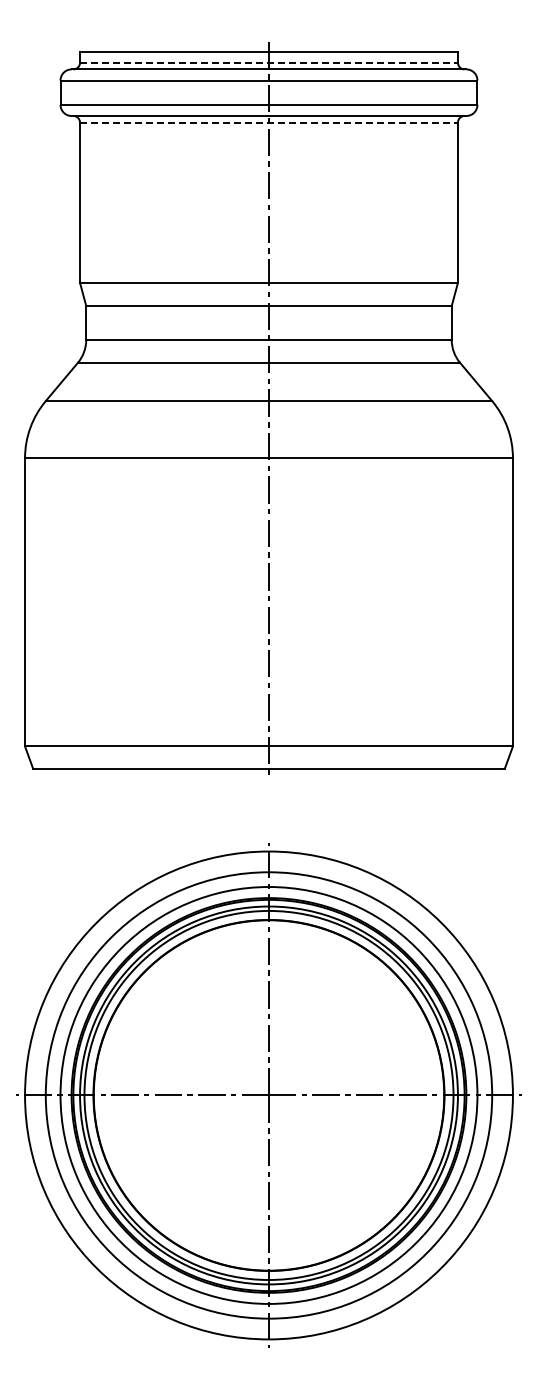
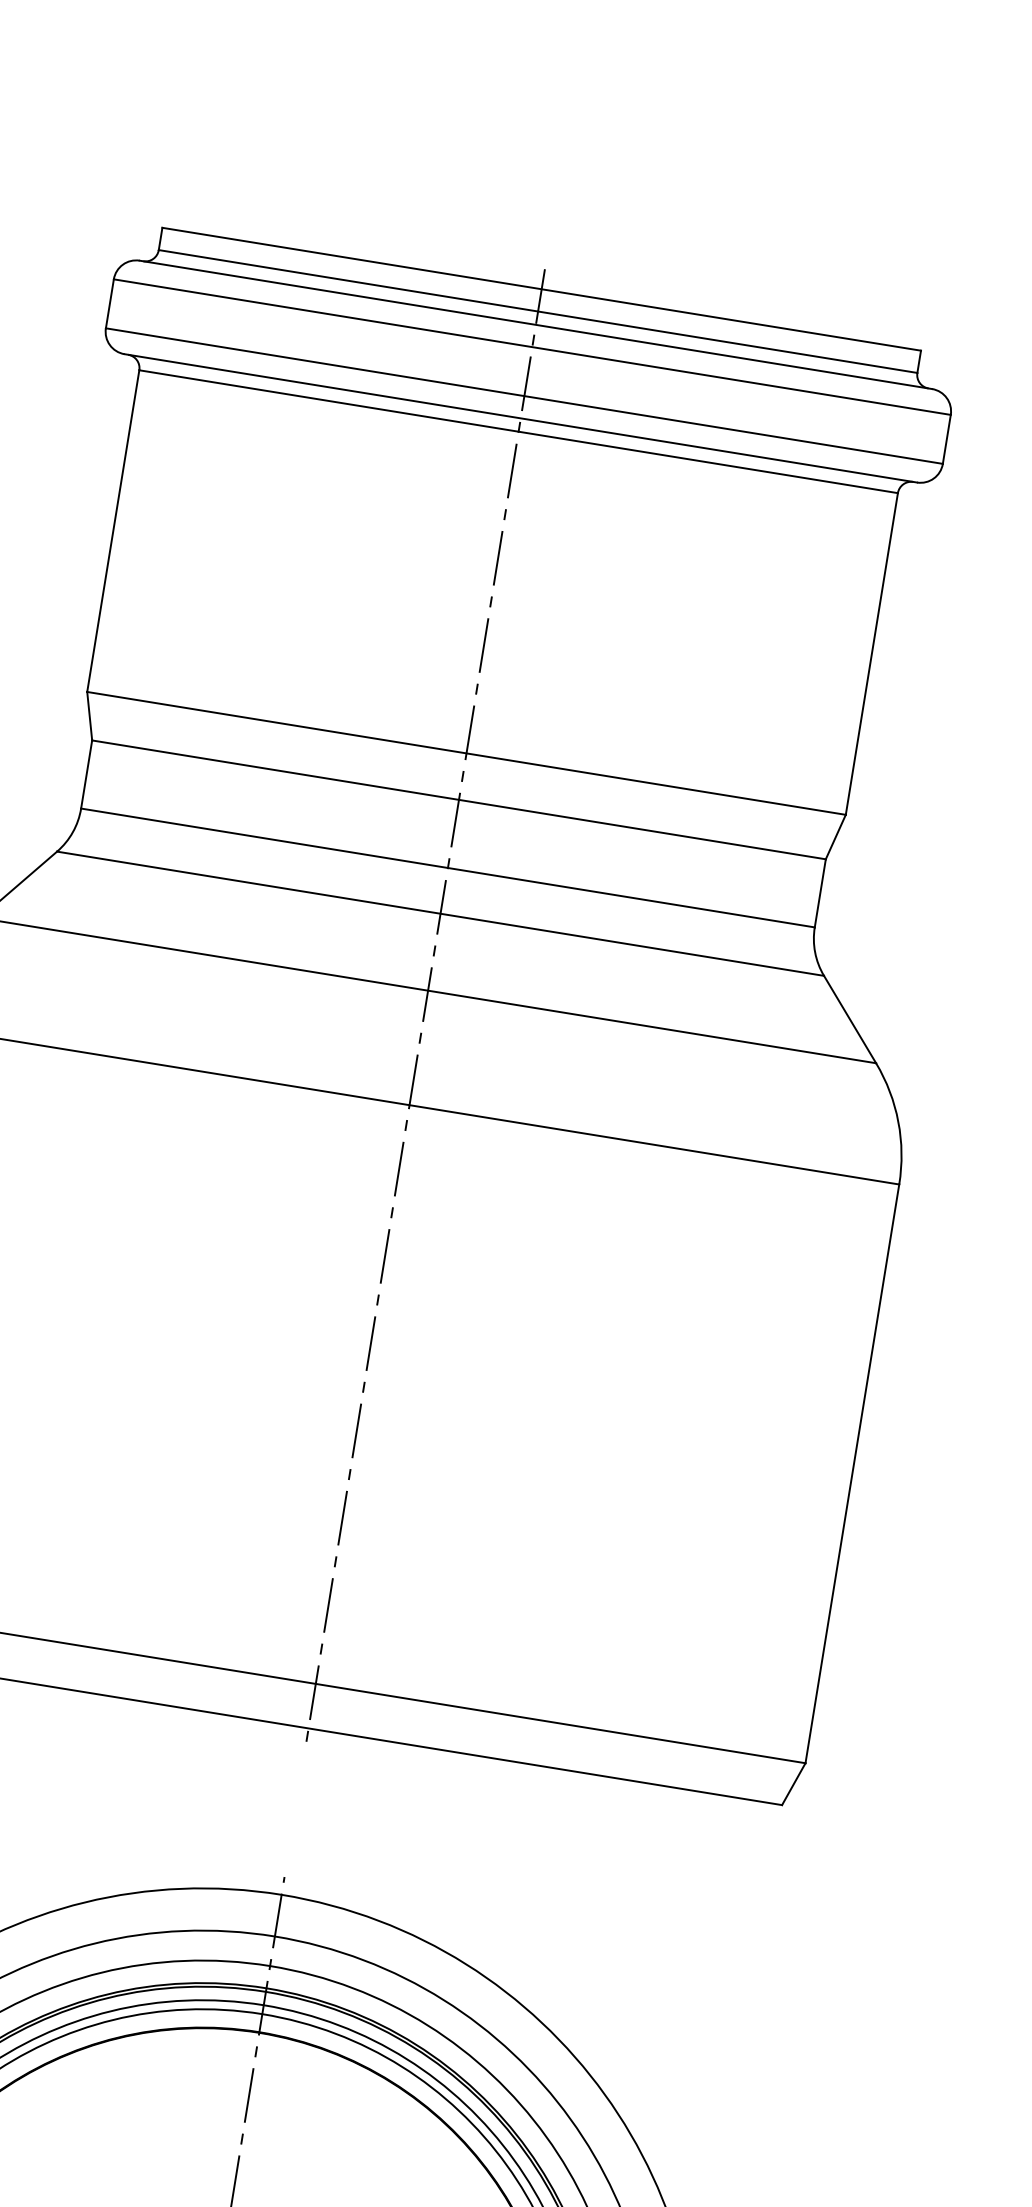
line: (269, 62) -> (539, 311), dashed -> solid
line: (269, 122) -> (519, 431), dashed -> solid

